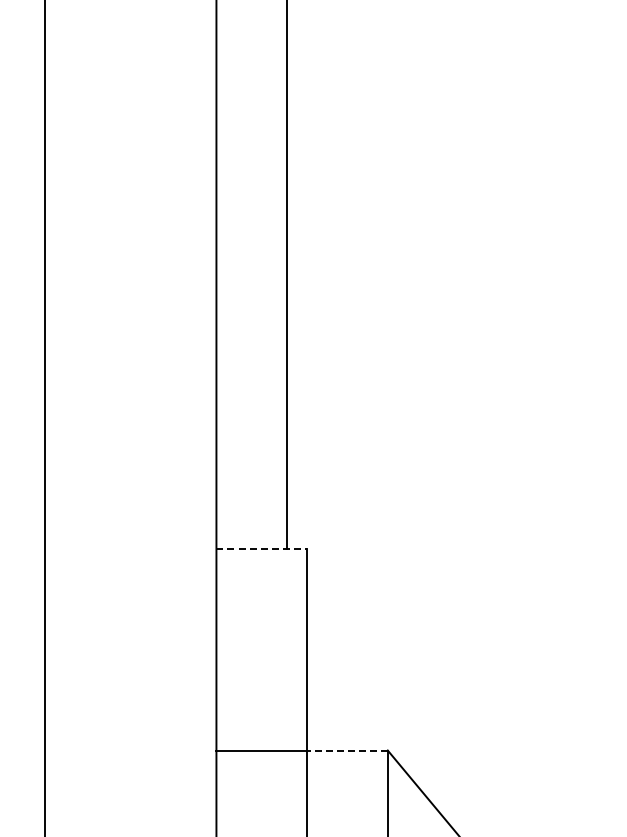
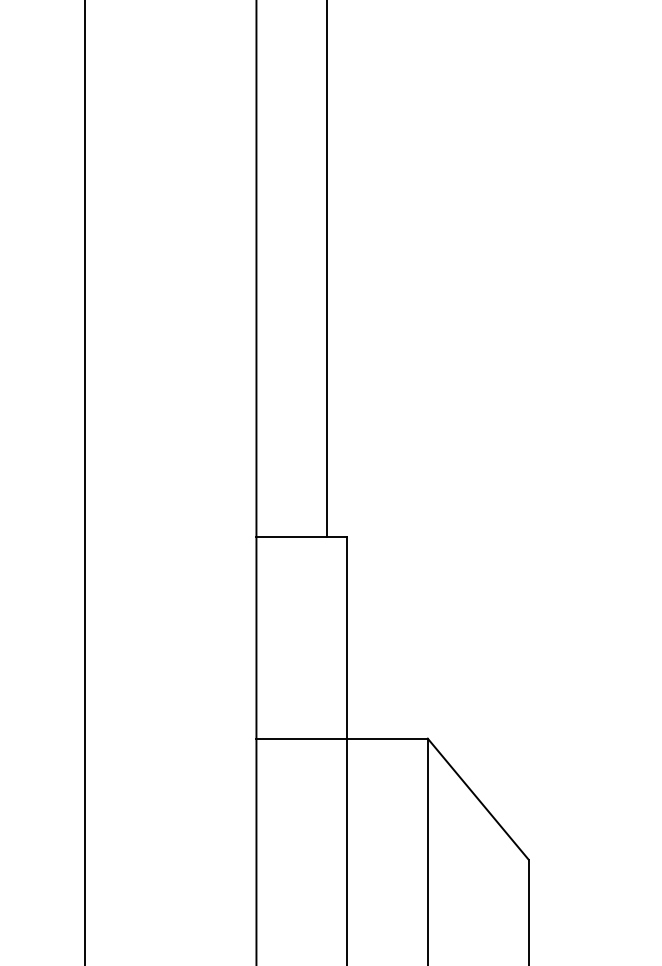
line: (262, 549) -> (302, 537), dashed -> solid
line: (346, 750) -> (386, 738), dashed -> solid

